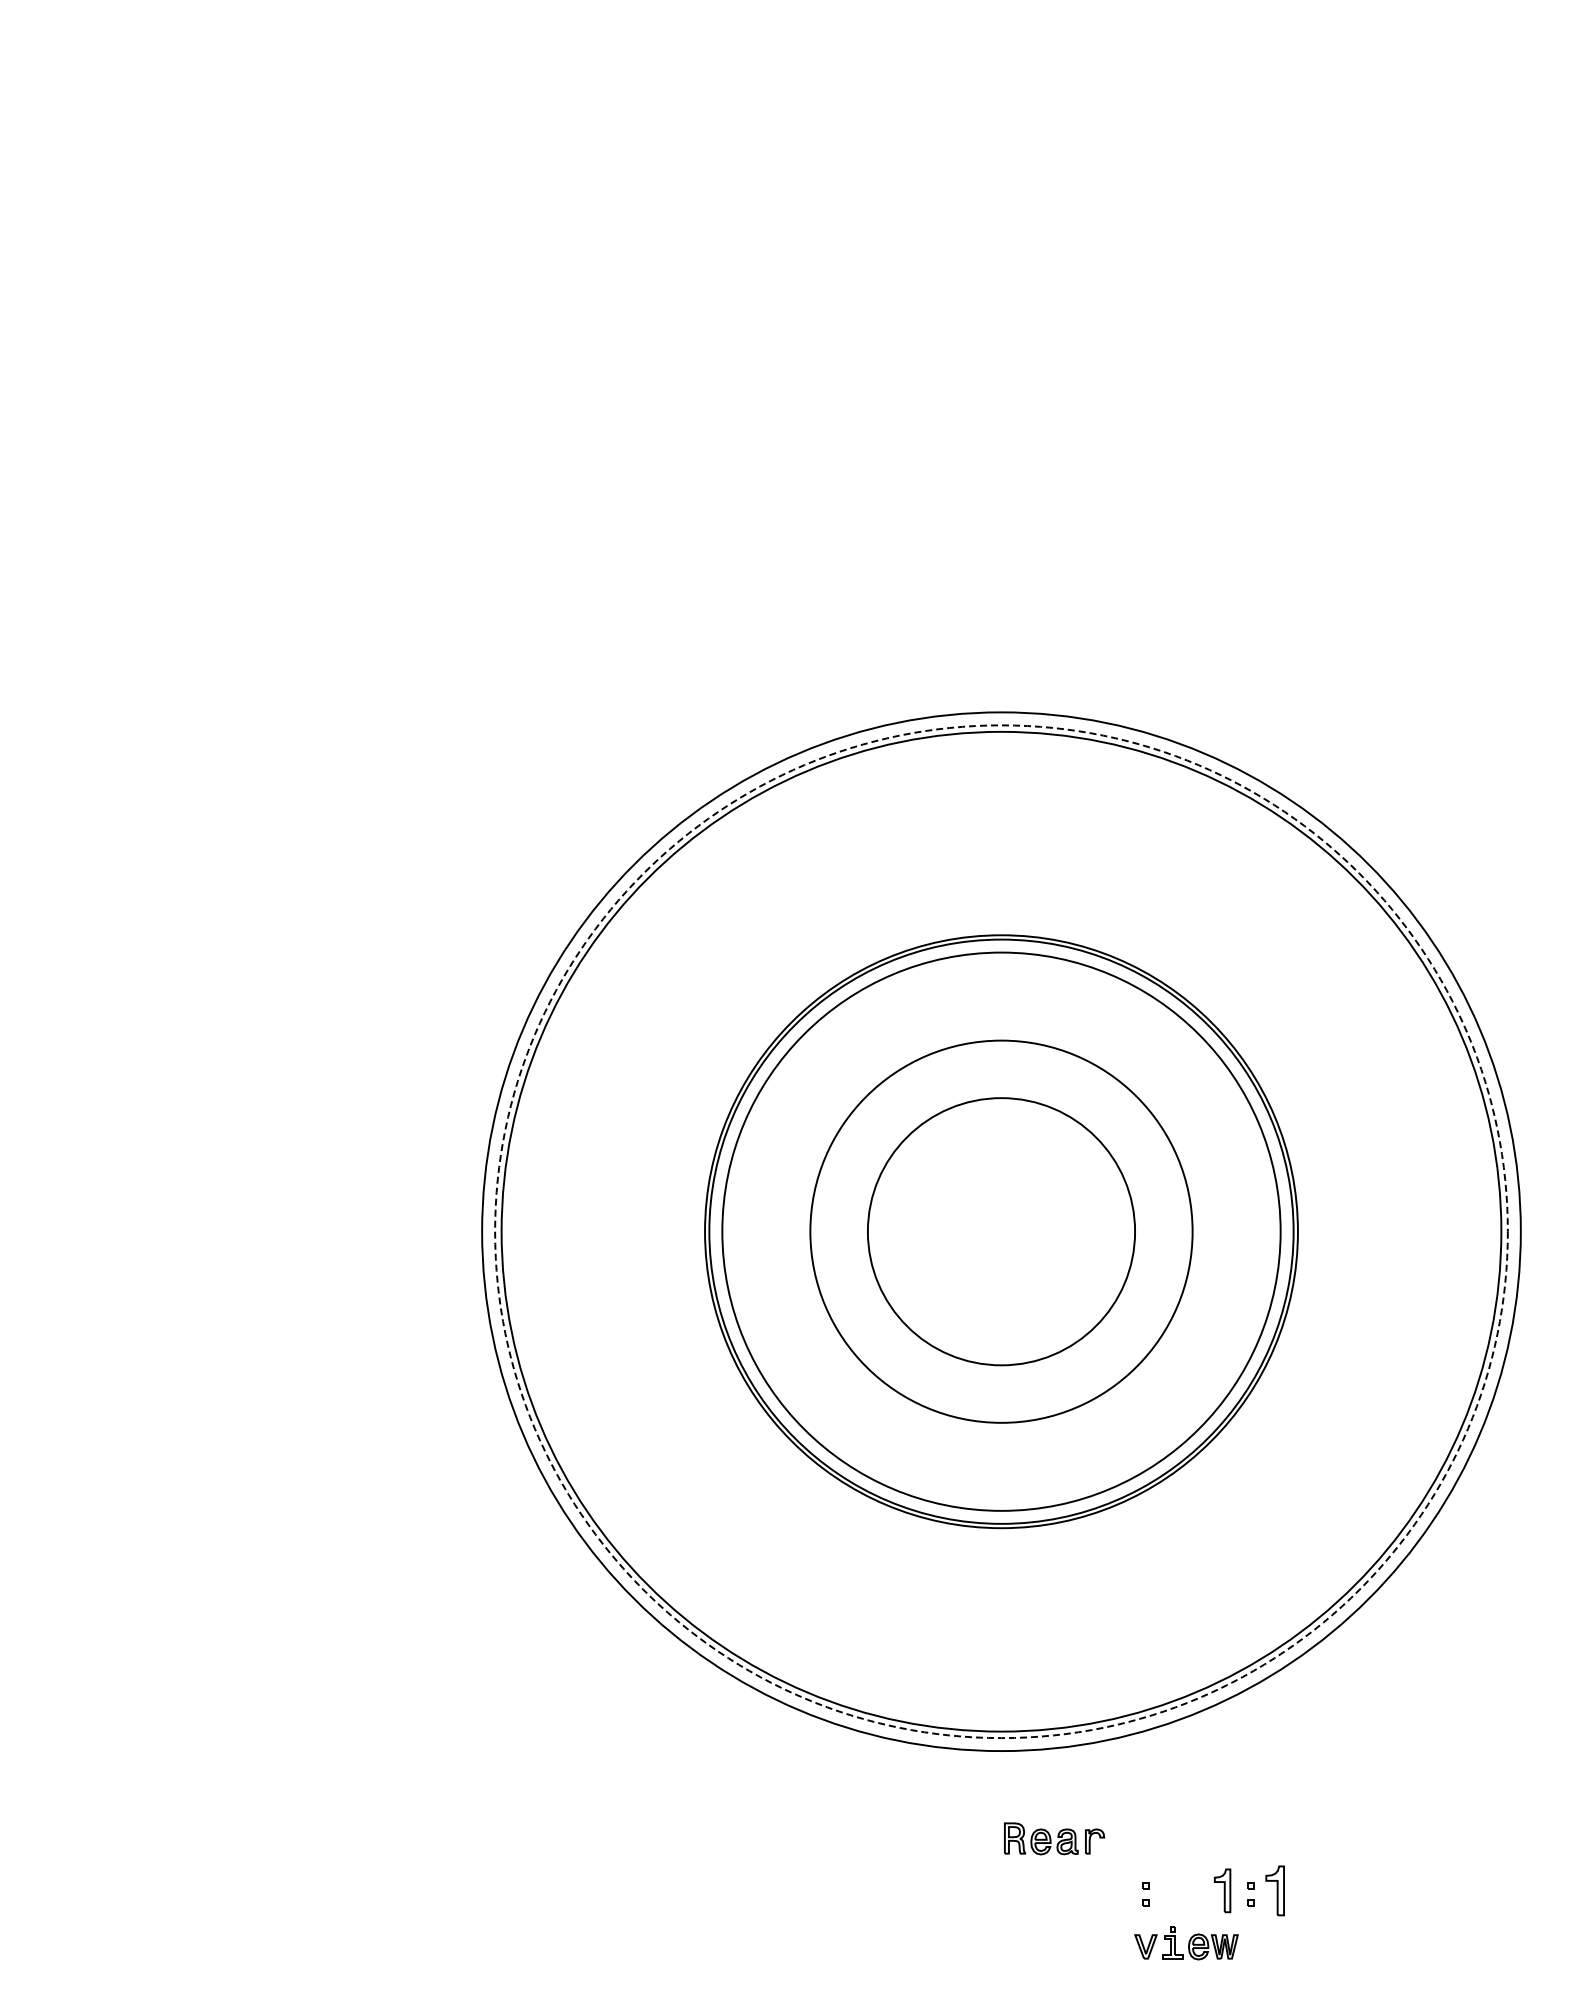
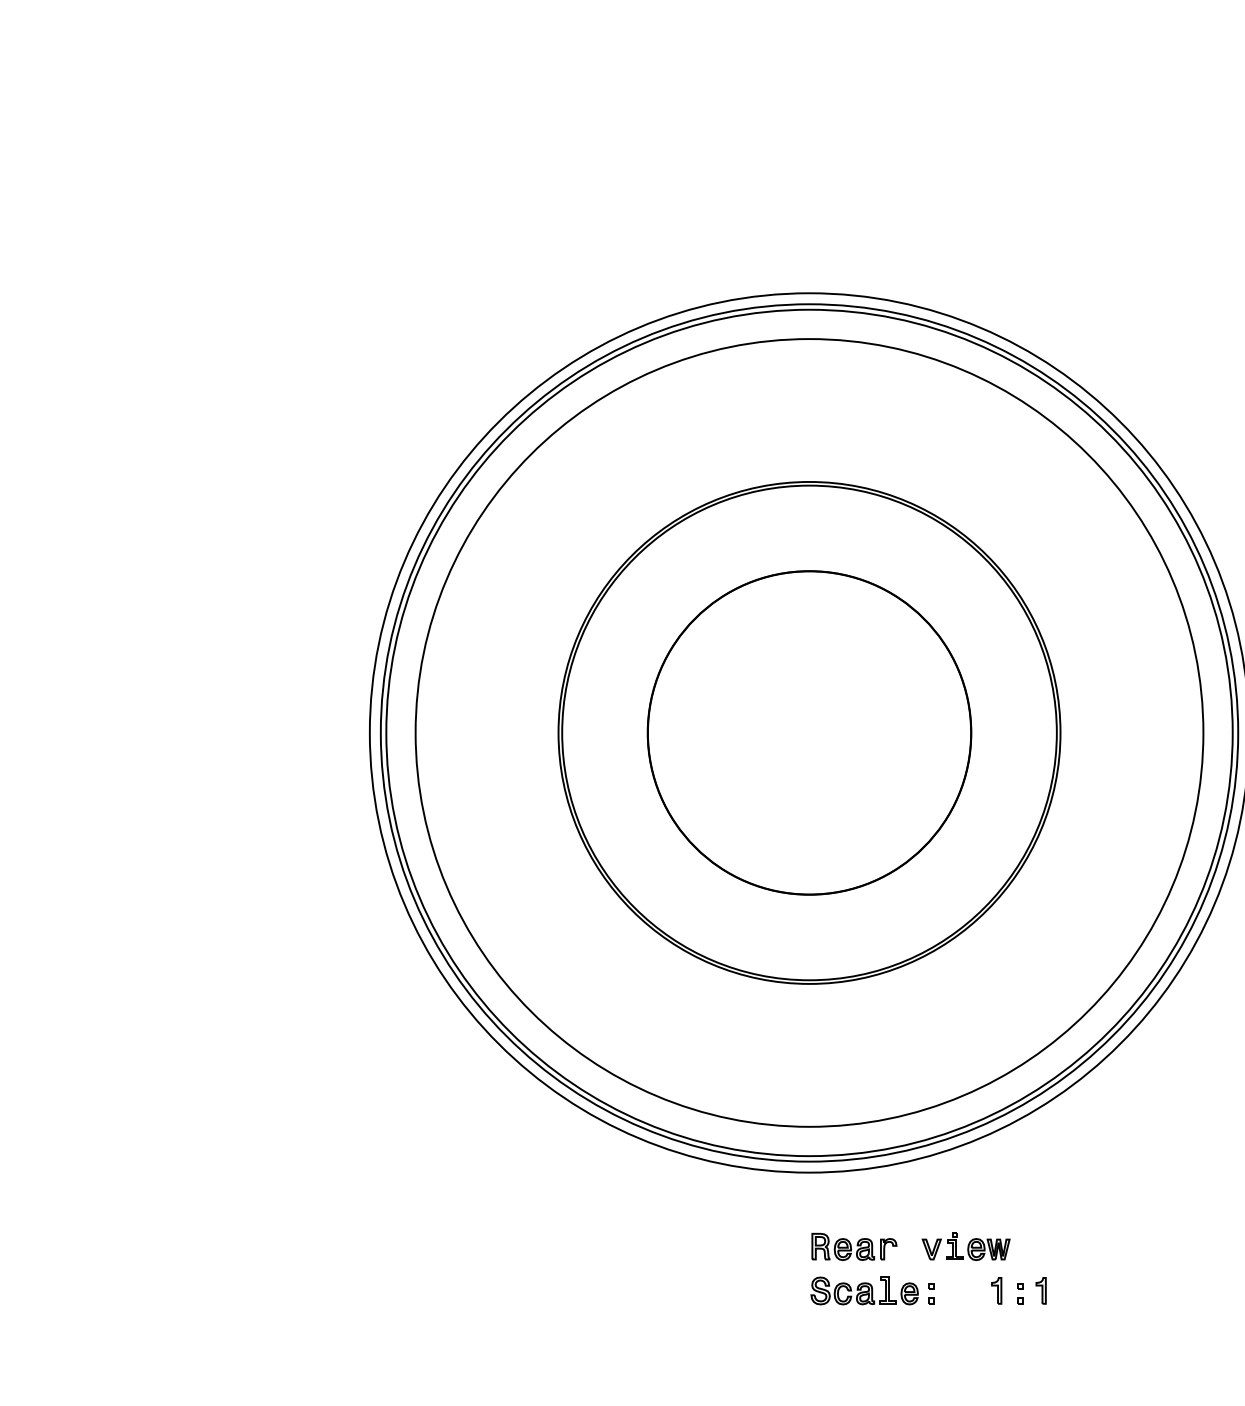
circle: (1001, 1231) -> (809, 732), dashed -> solid
circle: (1001, 1231) -> (809, 732), size x1.43
circle: (1001, 1231) -> (809, 732), size x1.67
part: (1066, 1890) -> (864, 1290), added
part: (1222, 1890) -> (996, 1290), size x0.71
part: (1274, 1890) -> (1040, 1290), size x0.62
part: (1186, 1943) -> (966, 1246), moved

